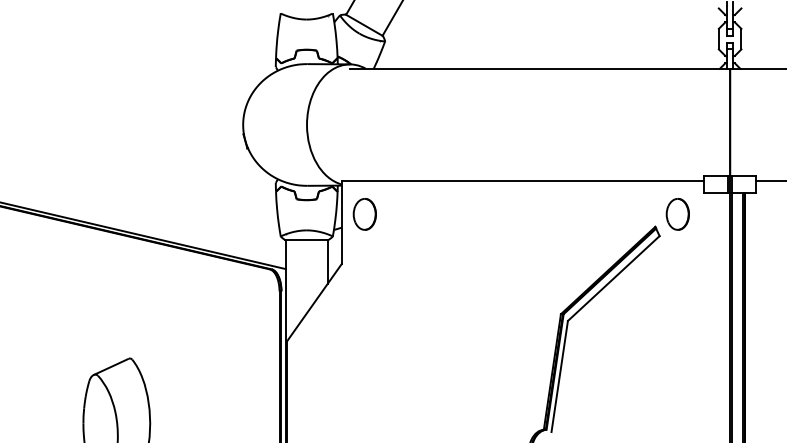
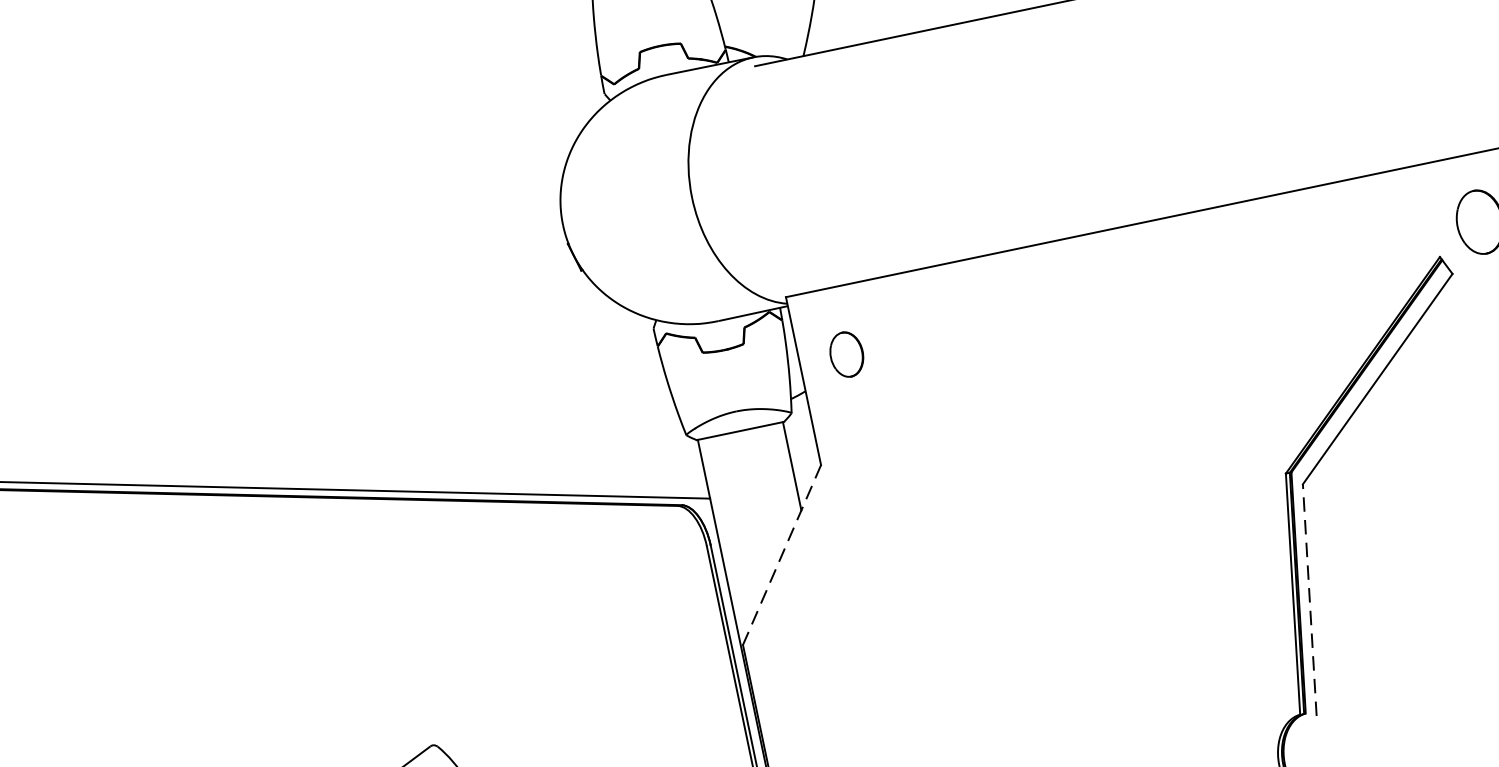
part: (364, 214) -> (846, 354), size x0.7
line: (313, 303) -> (780, 556), solid -> dashed
line: (559, 376) -> (1309, 600), solid -> dashed

